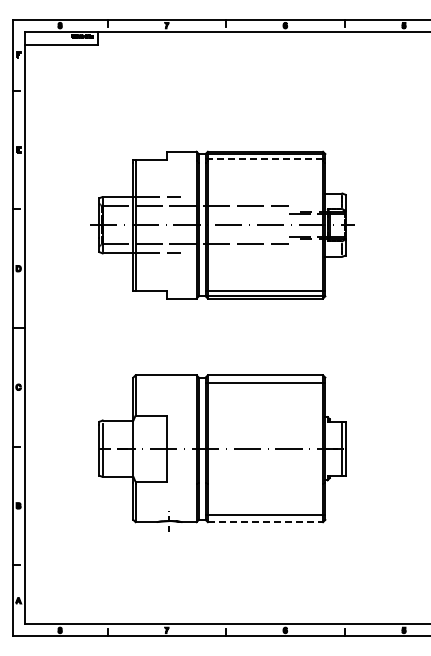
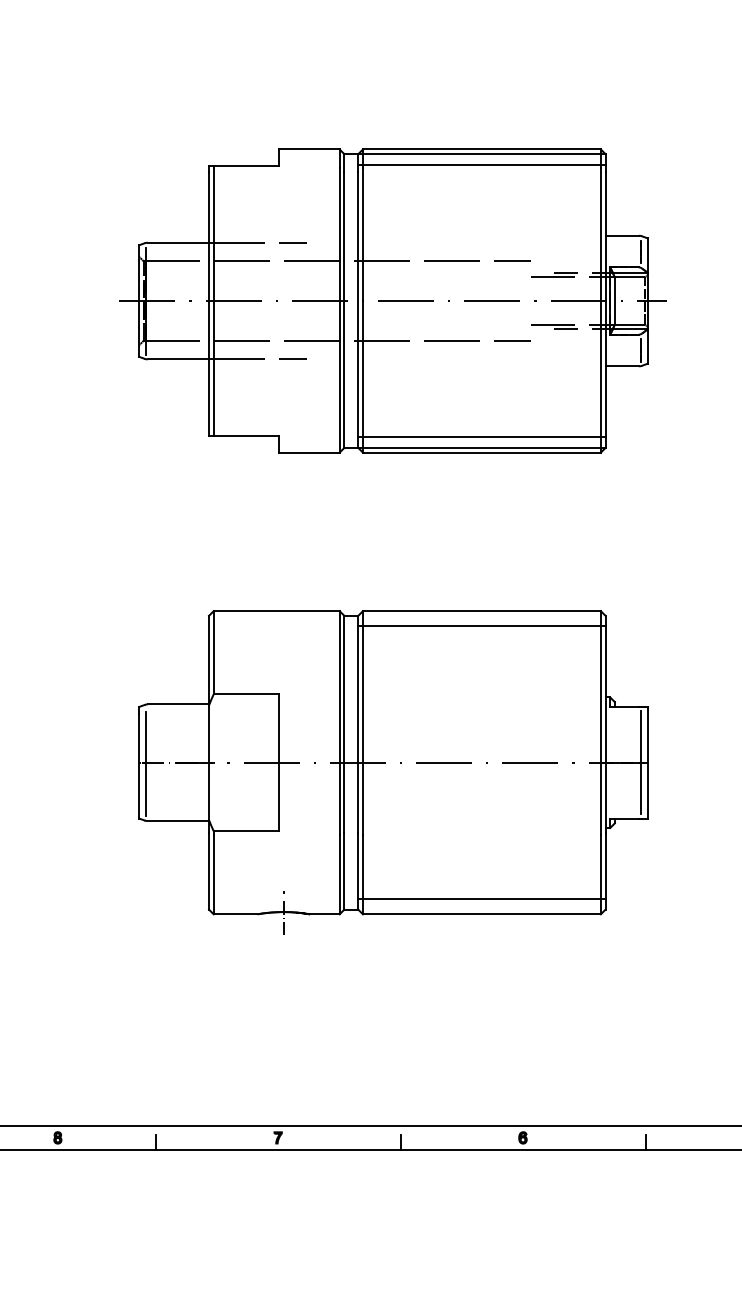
line: (265, 159) -> (481, 165), dashed -> solid
line: (265, 522) -> (481, 915), dashed -> solid

